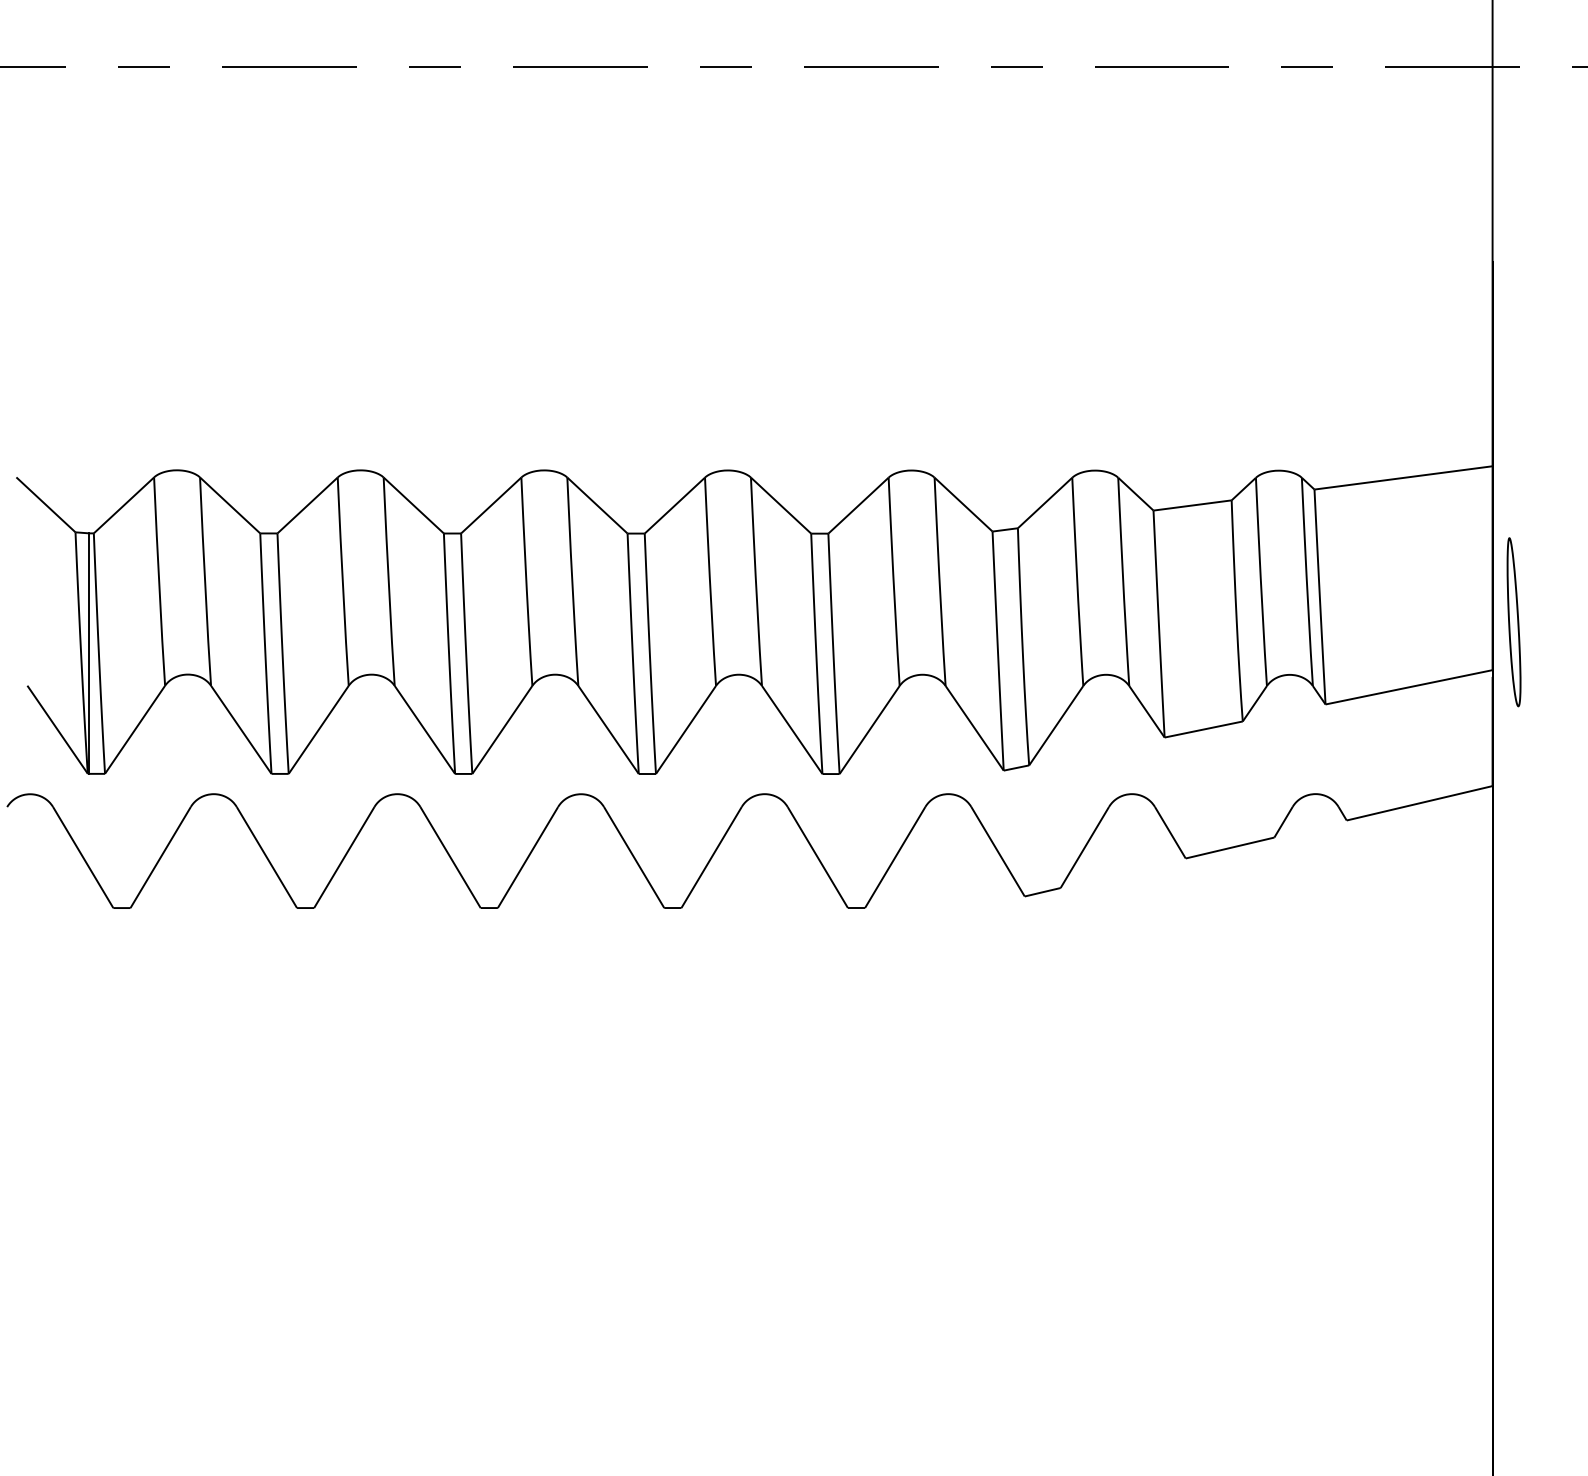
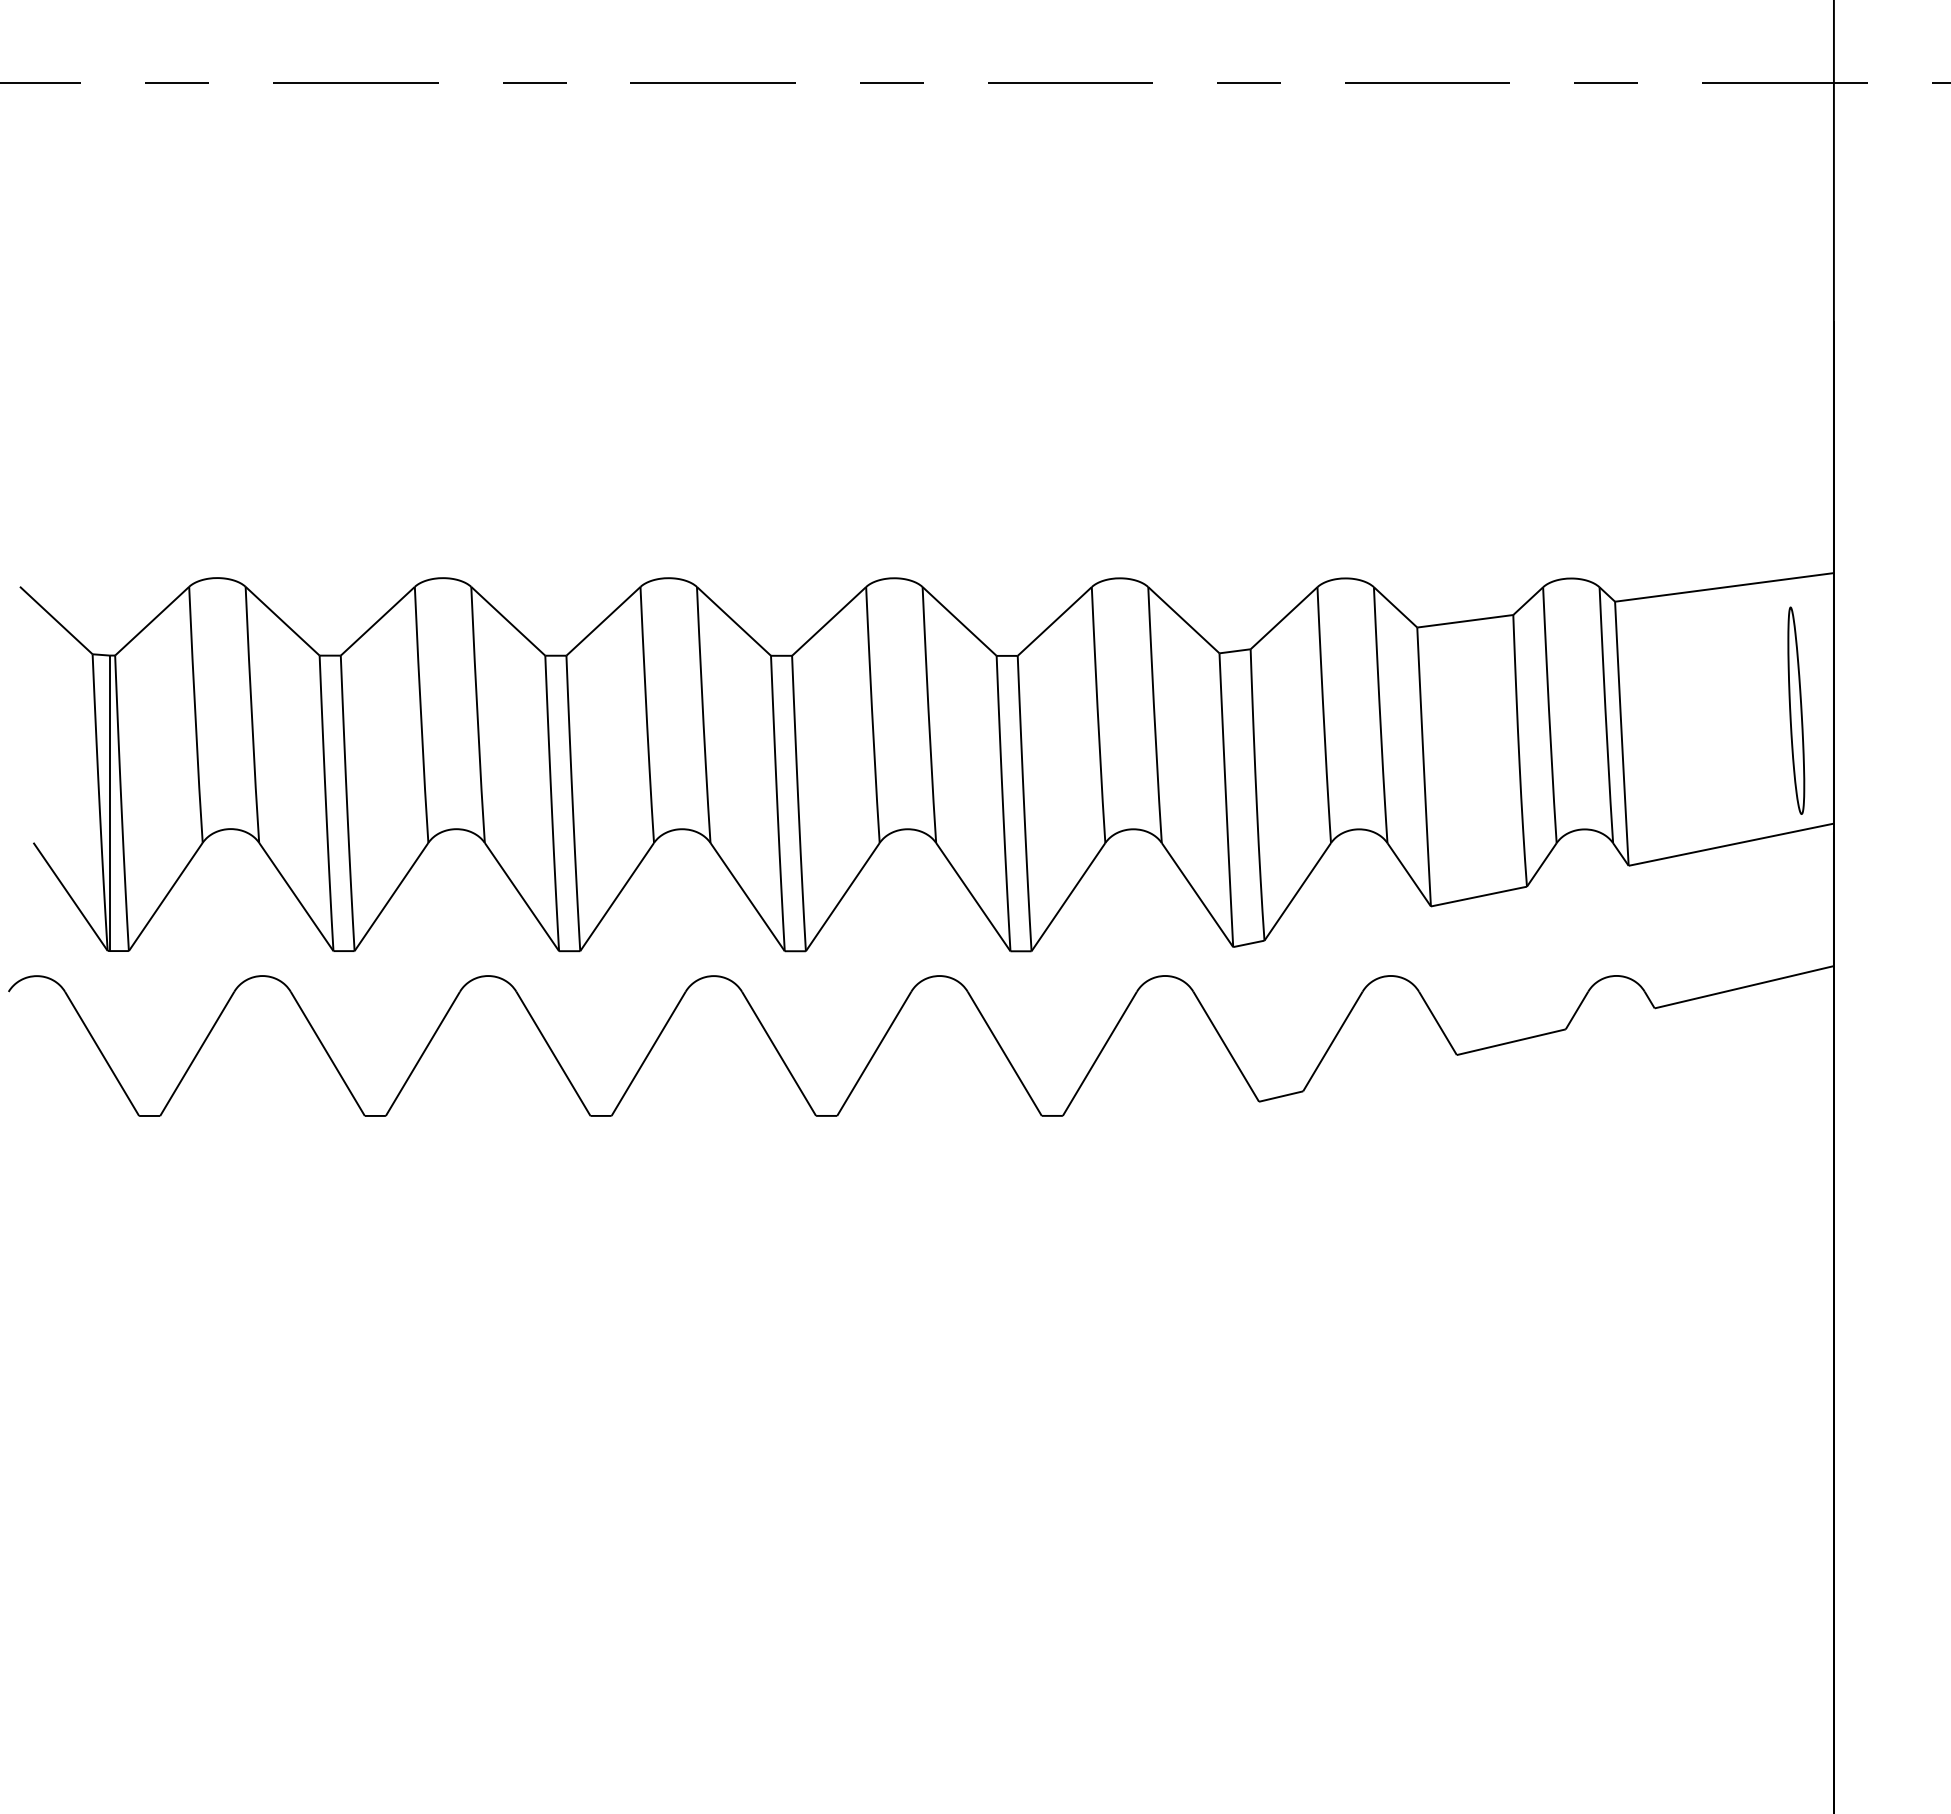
part: (1514, 622) -> (1796, 710), moved

